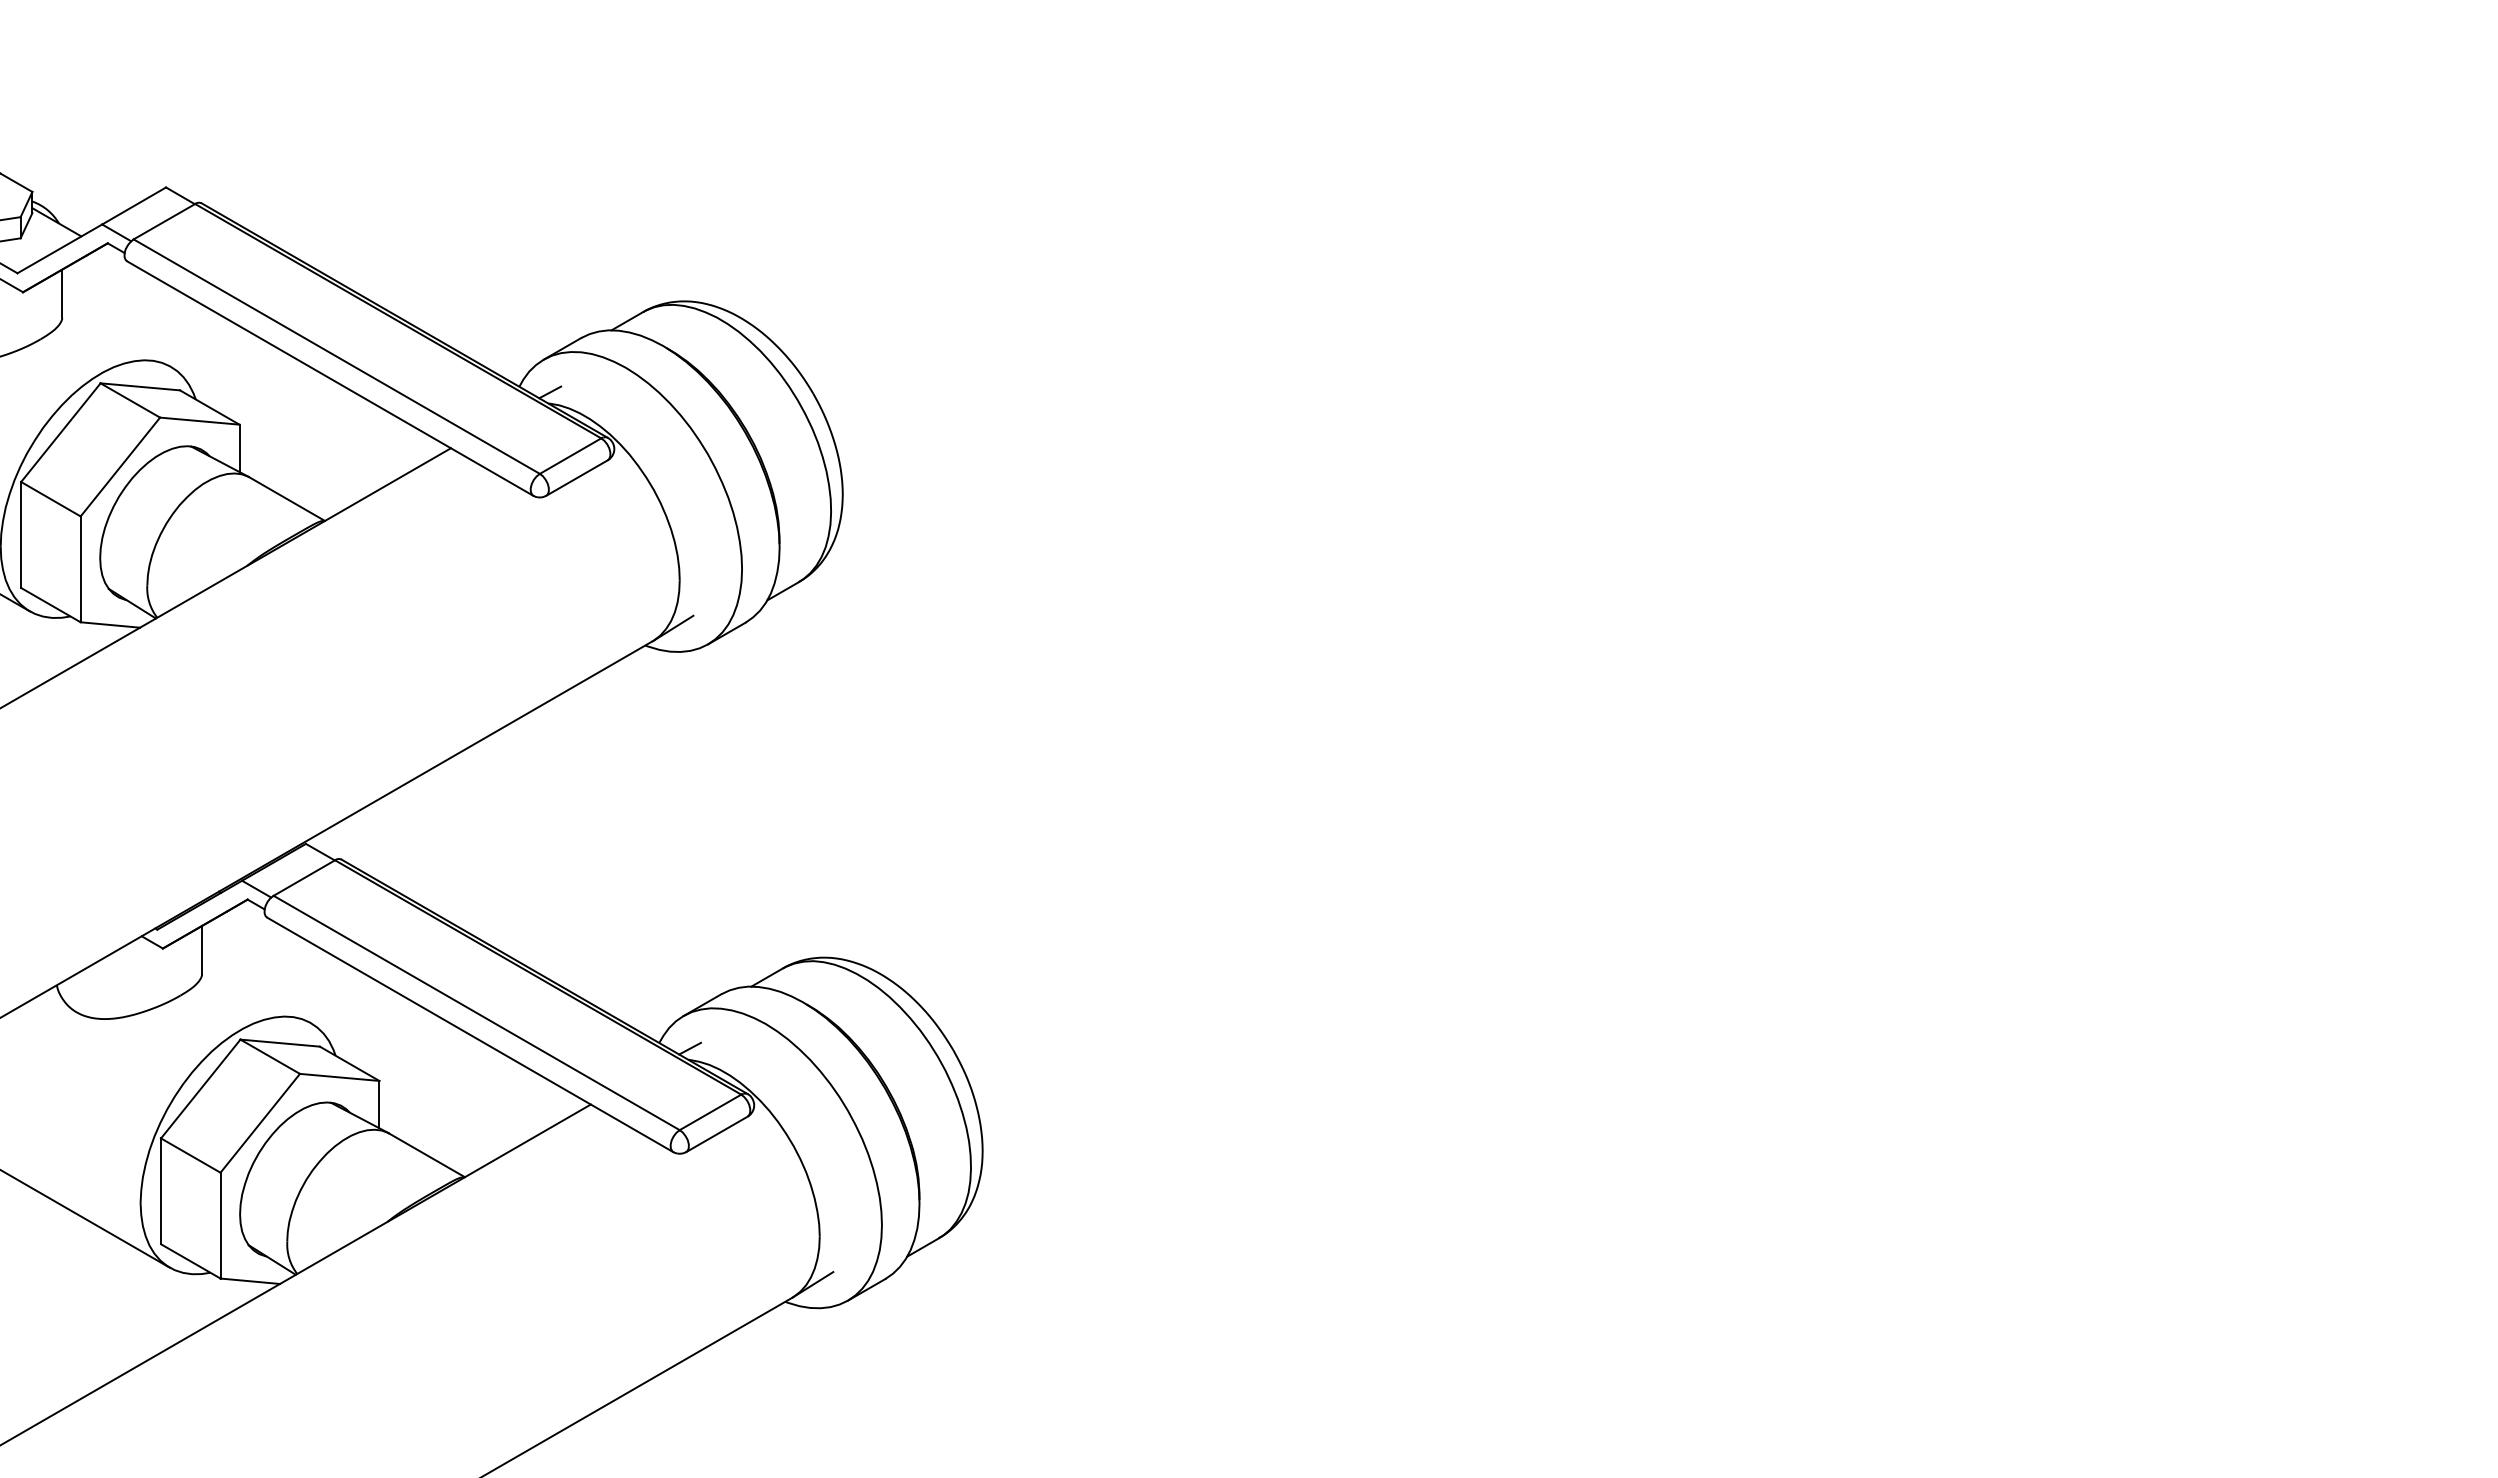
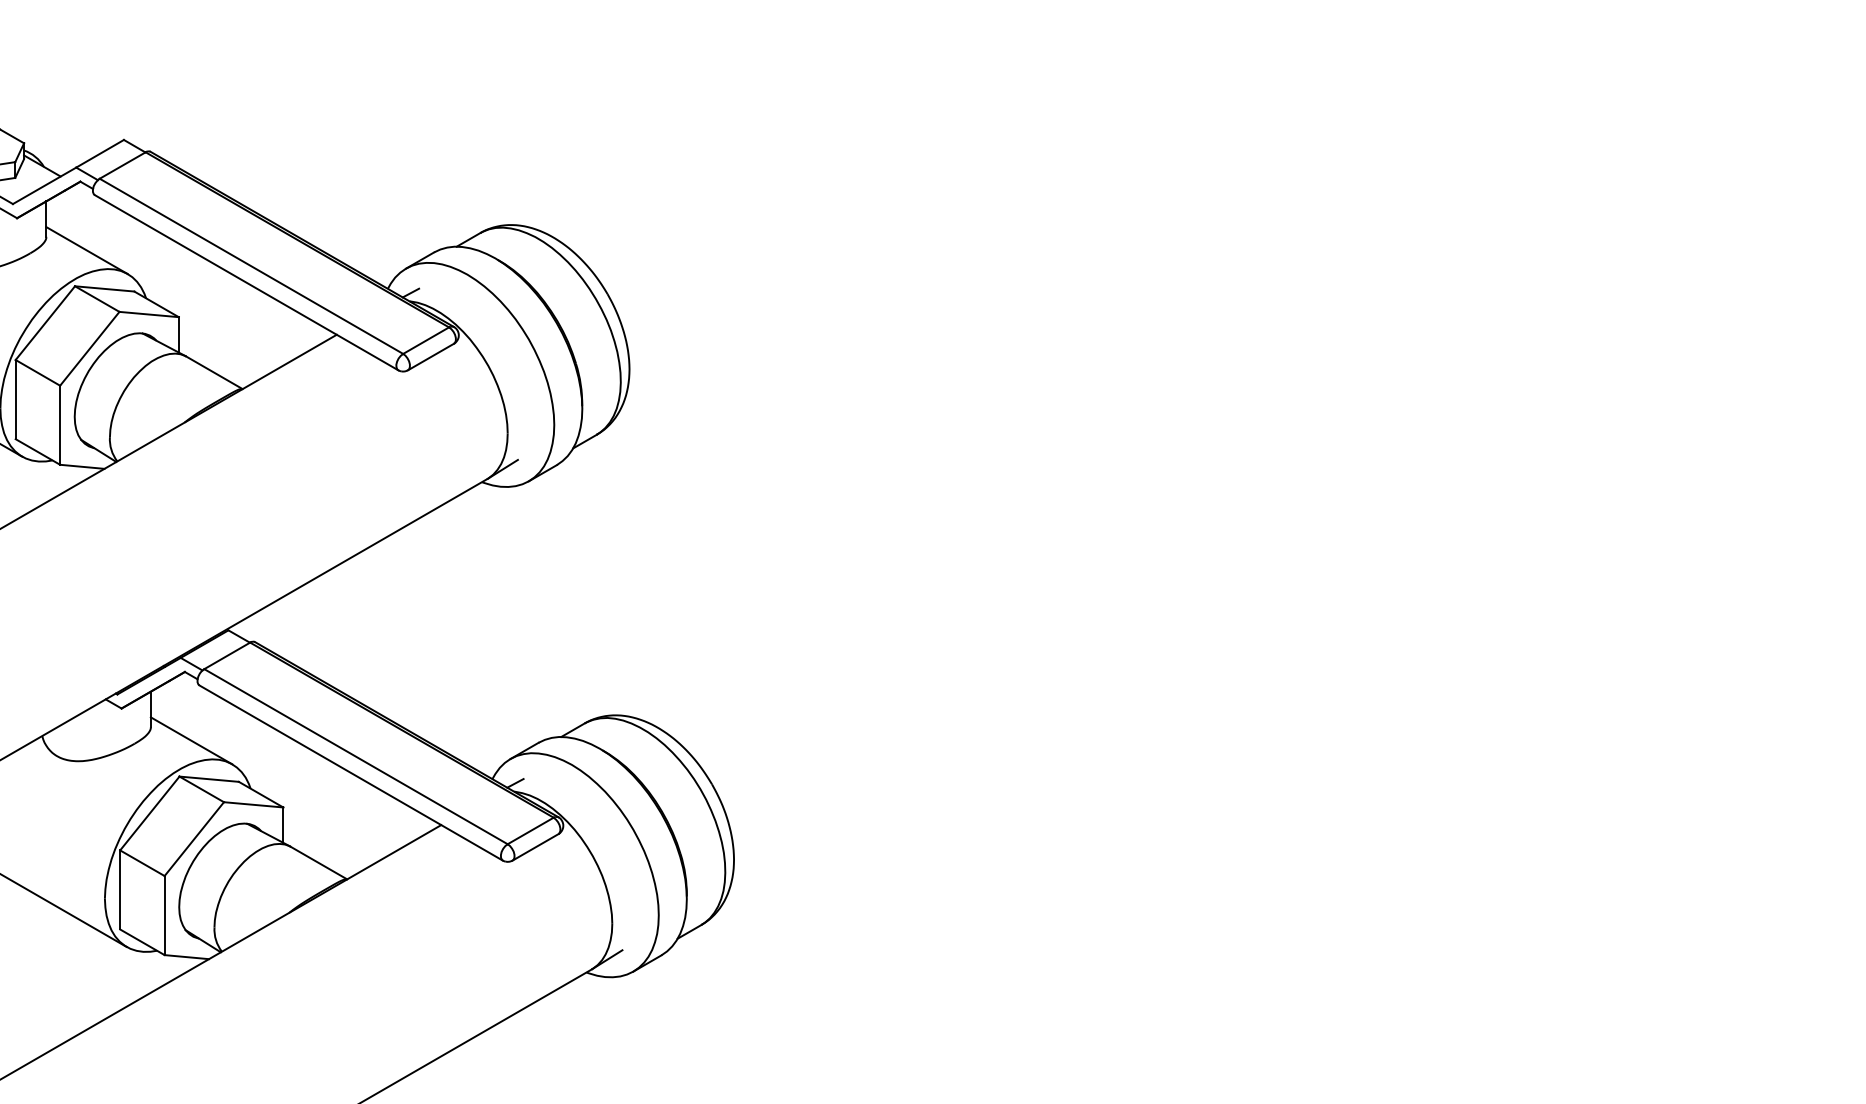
line: (116, 335) -> (86, 250), added
line: (256, 991) -> (191, 740), added

